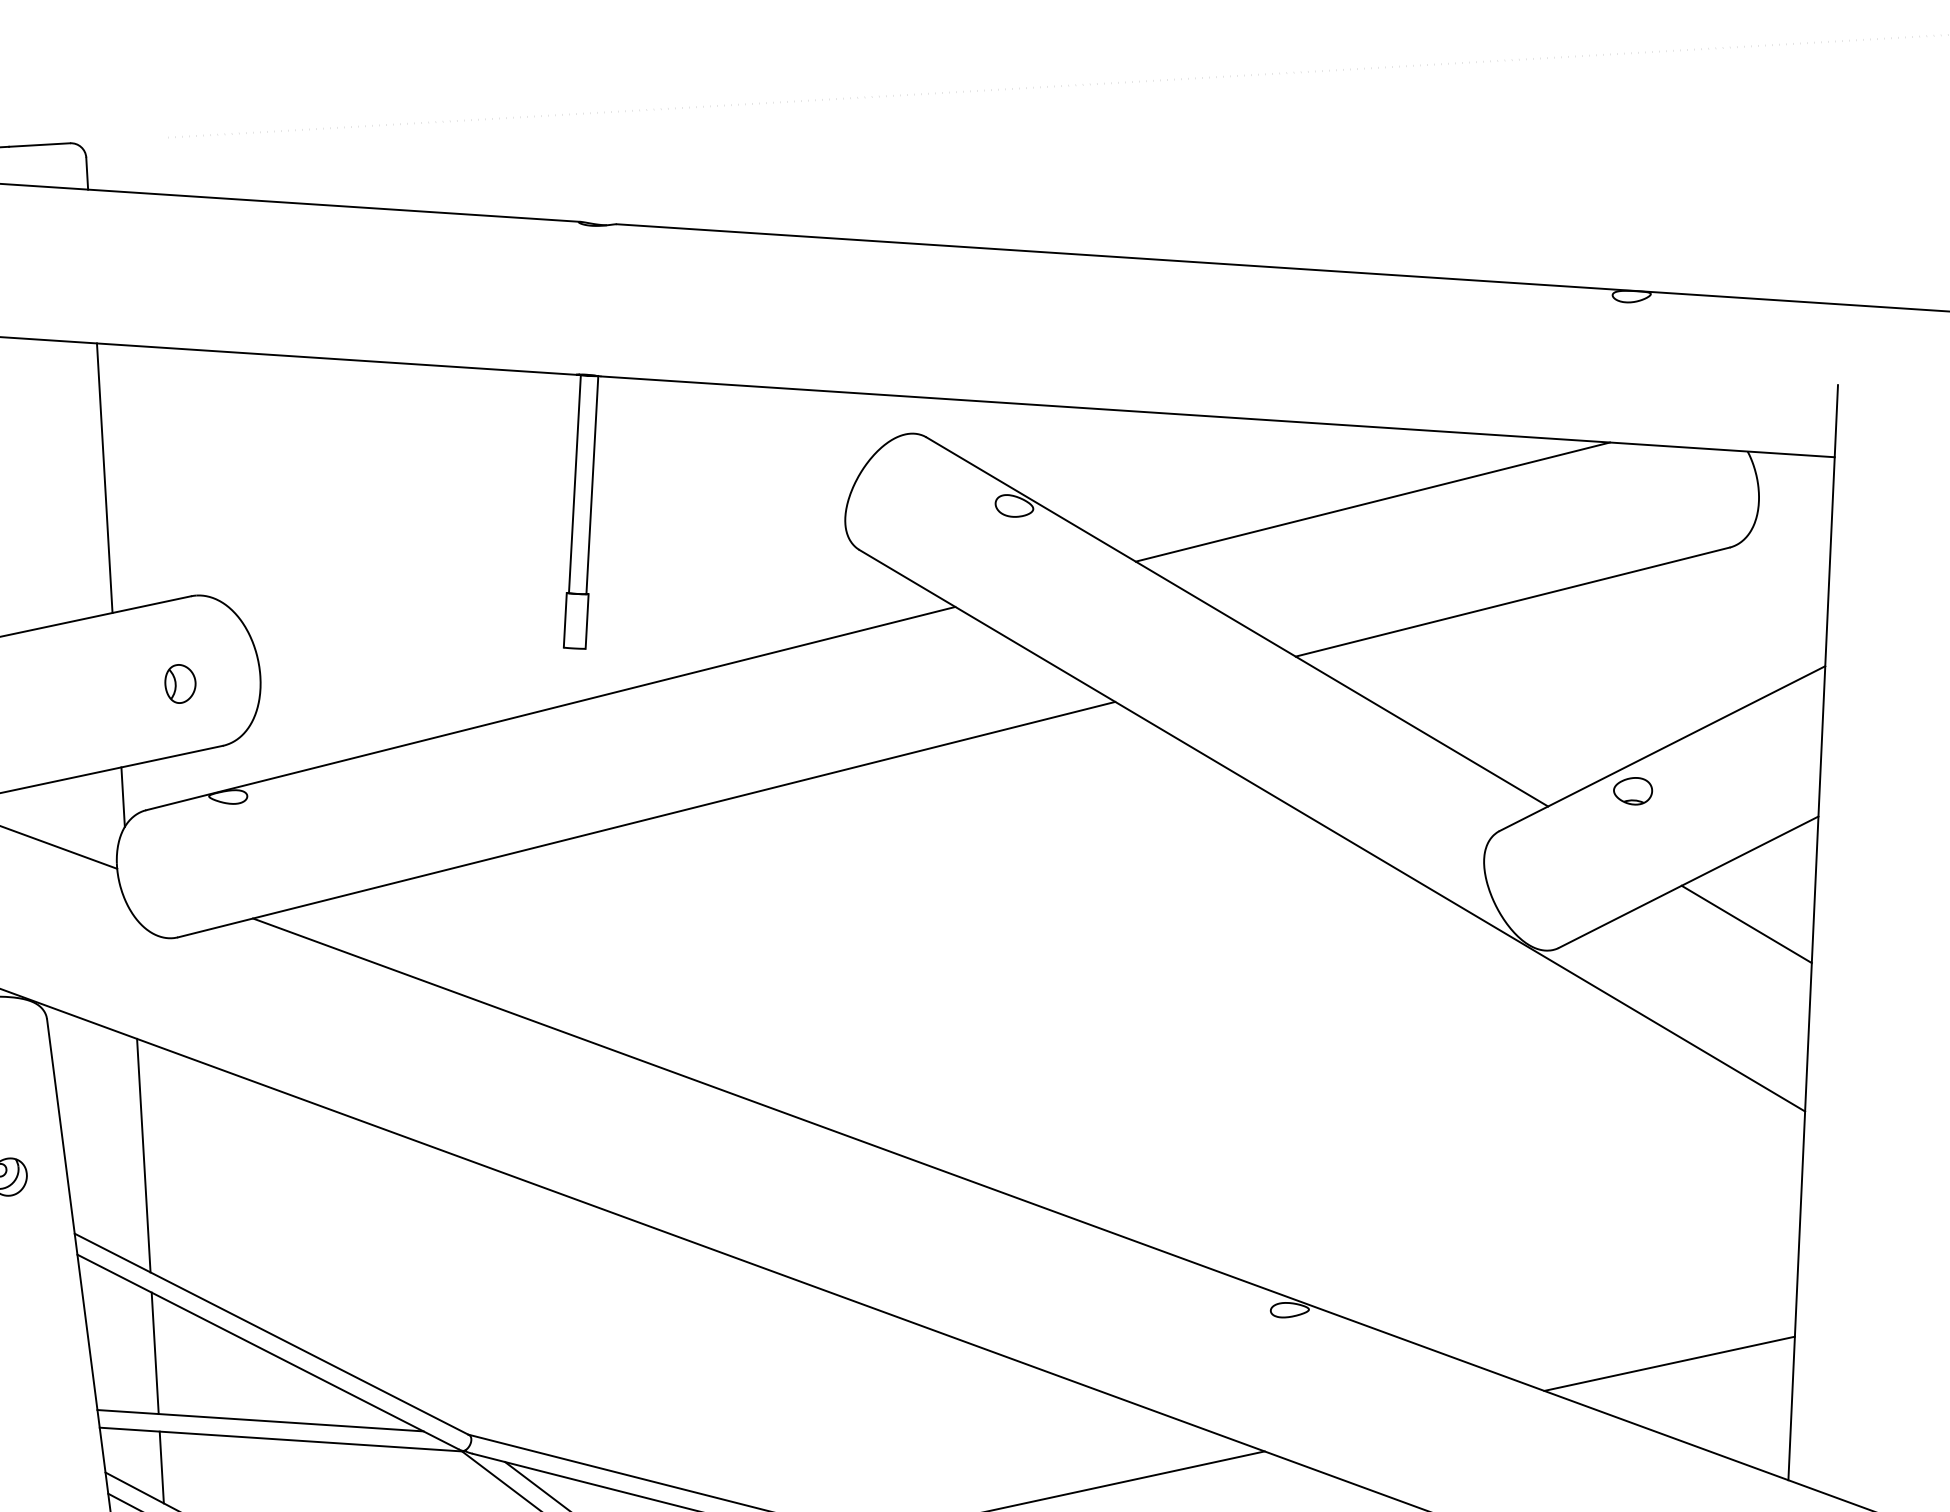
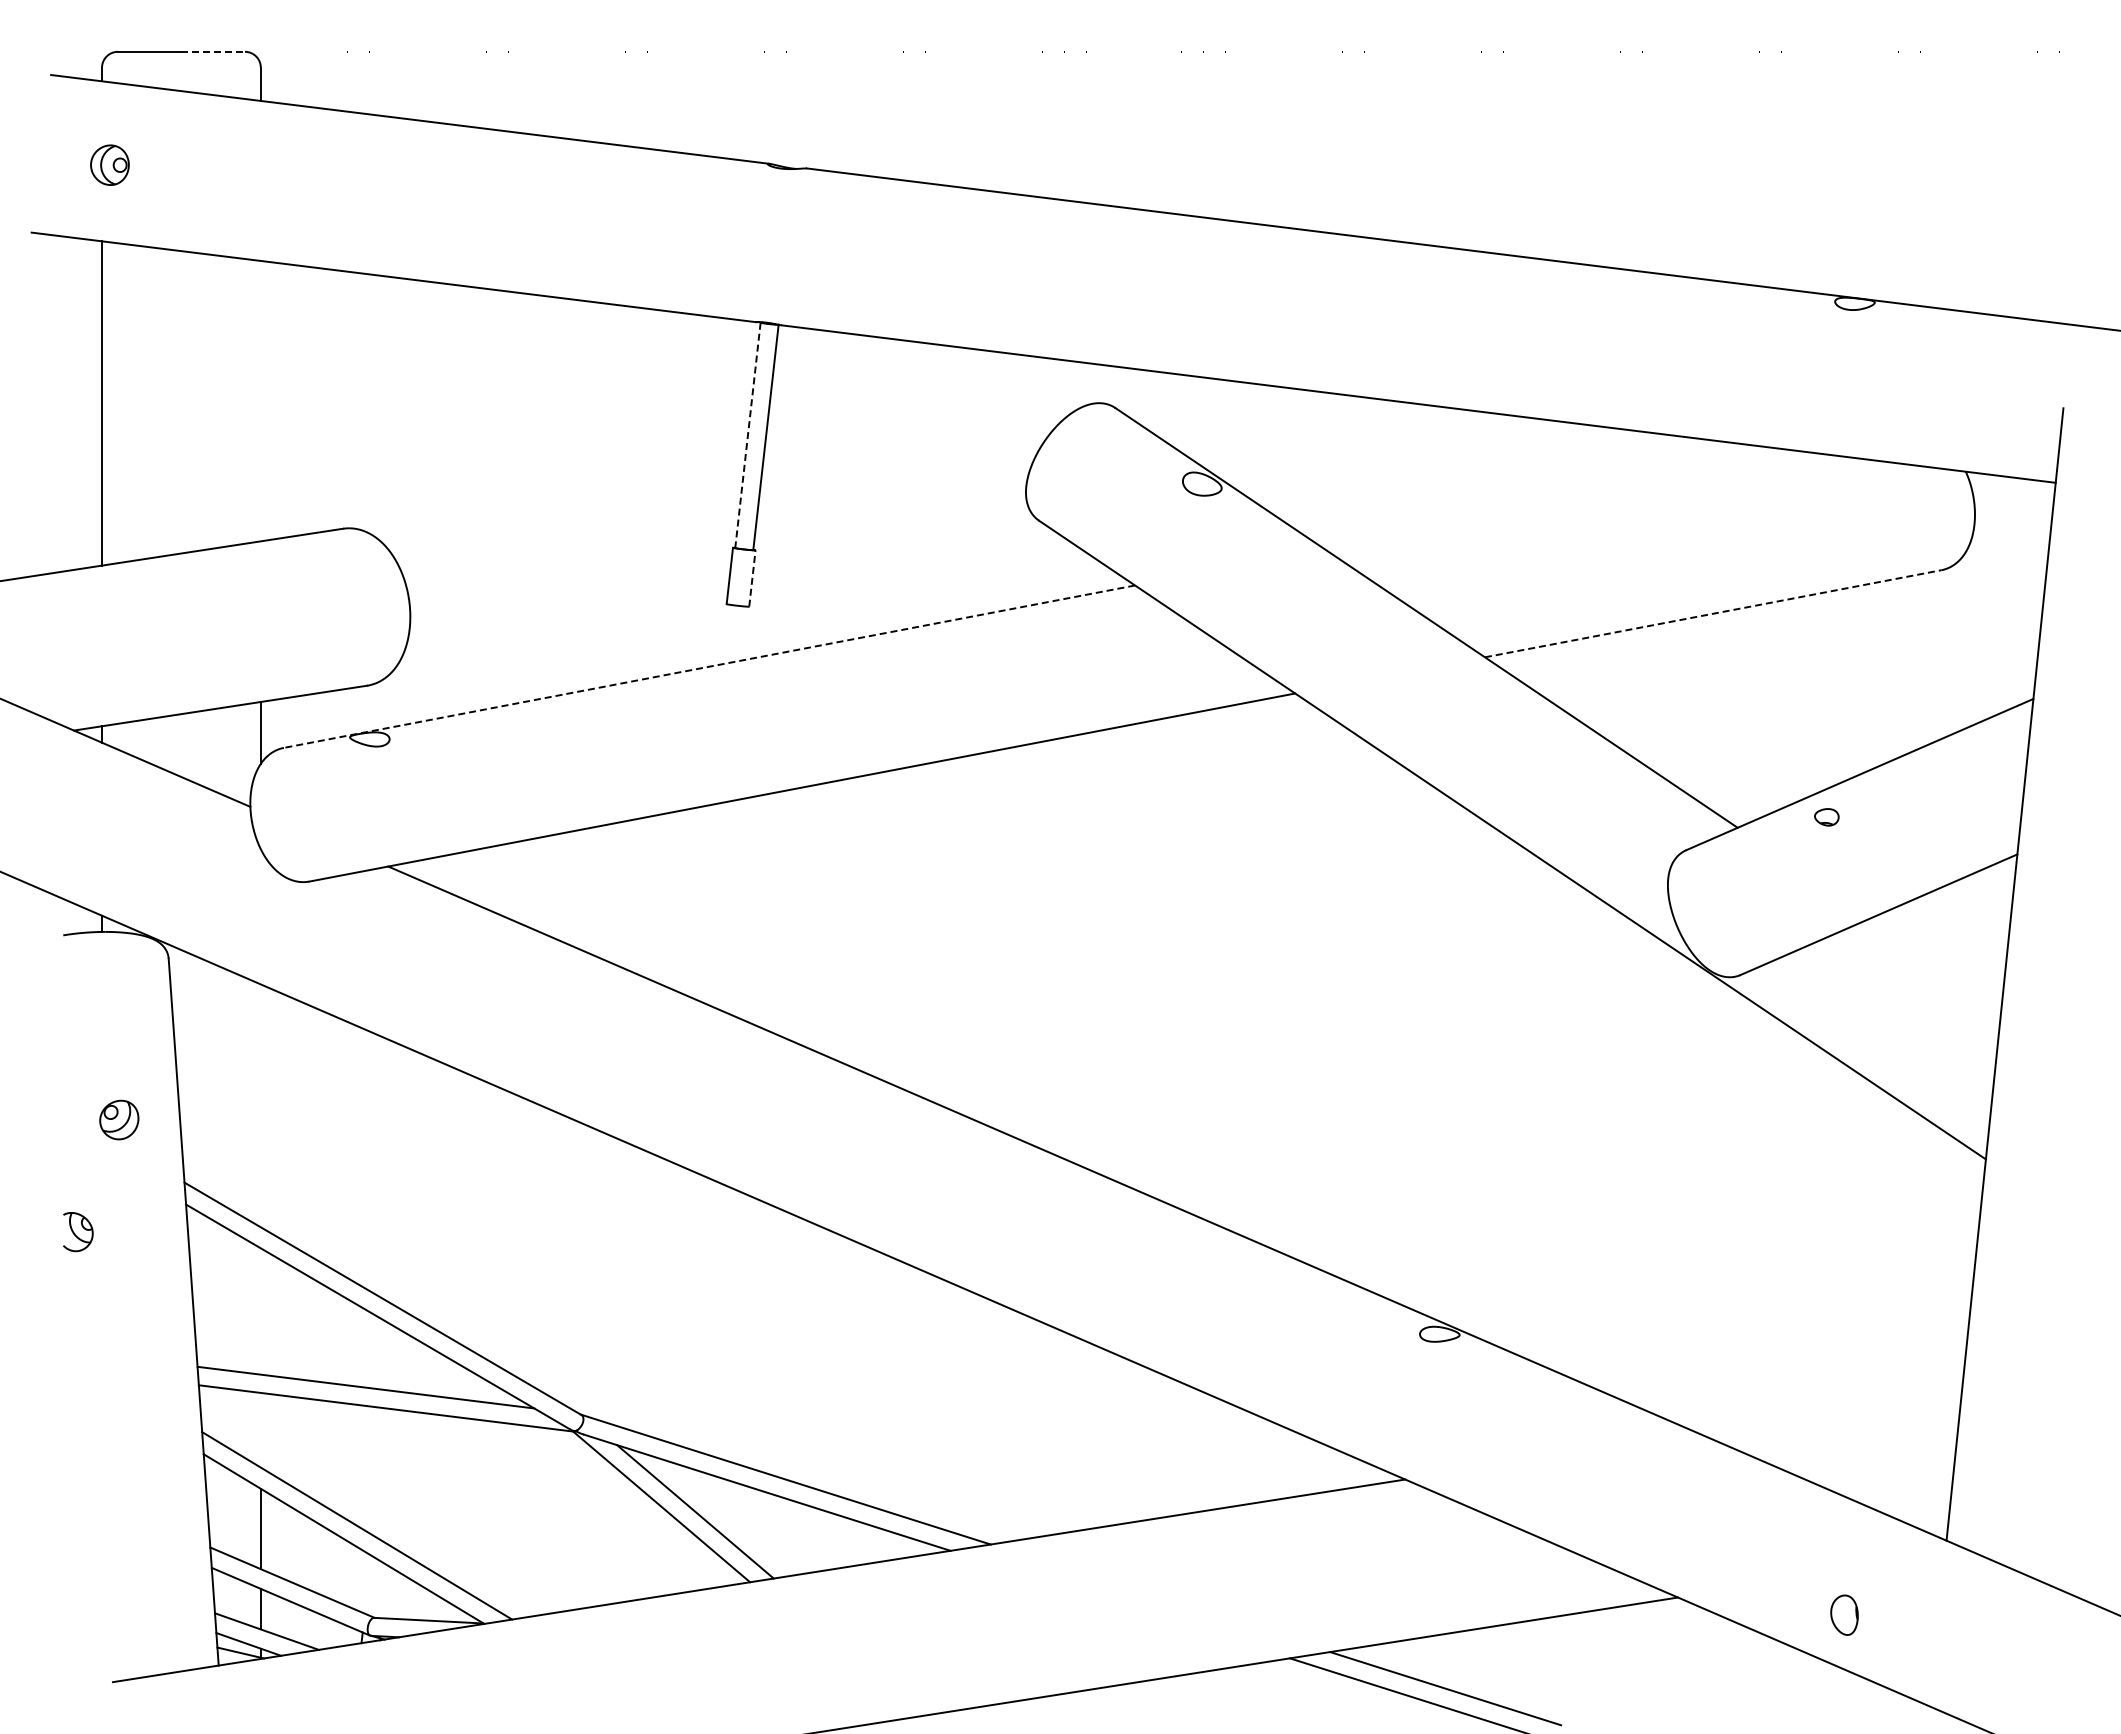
line: (39, 144) -> (213, 51), solid -> dashed
line: (104, 477) -> (260, 400), removed
line: (574, 484) -> (747, 435), solid -> dashed
line: (1372, 501) -> (1573, 501), removed
line: (1512, 601) -> (1713, 613), solid -> dashed
line: (587, 621) -> (752, 578), solid -> dashed
part: (179, 683) -> (326, 618), removed
line: (550, 708) -> (709, 666), solid -> dashed
part: (1632, 791) -> (1826, 817), size x0.6
line: (1746, 923) -> (1936, 961), removed
line: (143, 1155) -> (260, 1105), removed
line: (154, 1353) -> (260, 1311), removed
line: (1668, 1363) -> (1829, 1412), removed
line: (161, 1466) -> (260, 1429), removed

